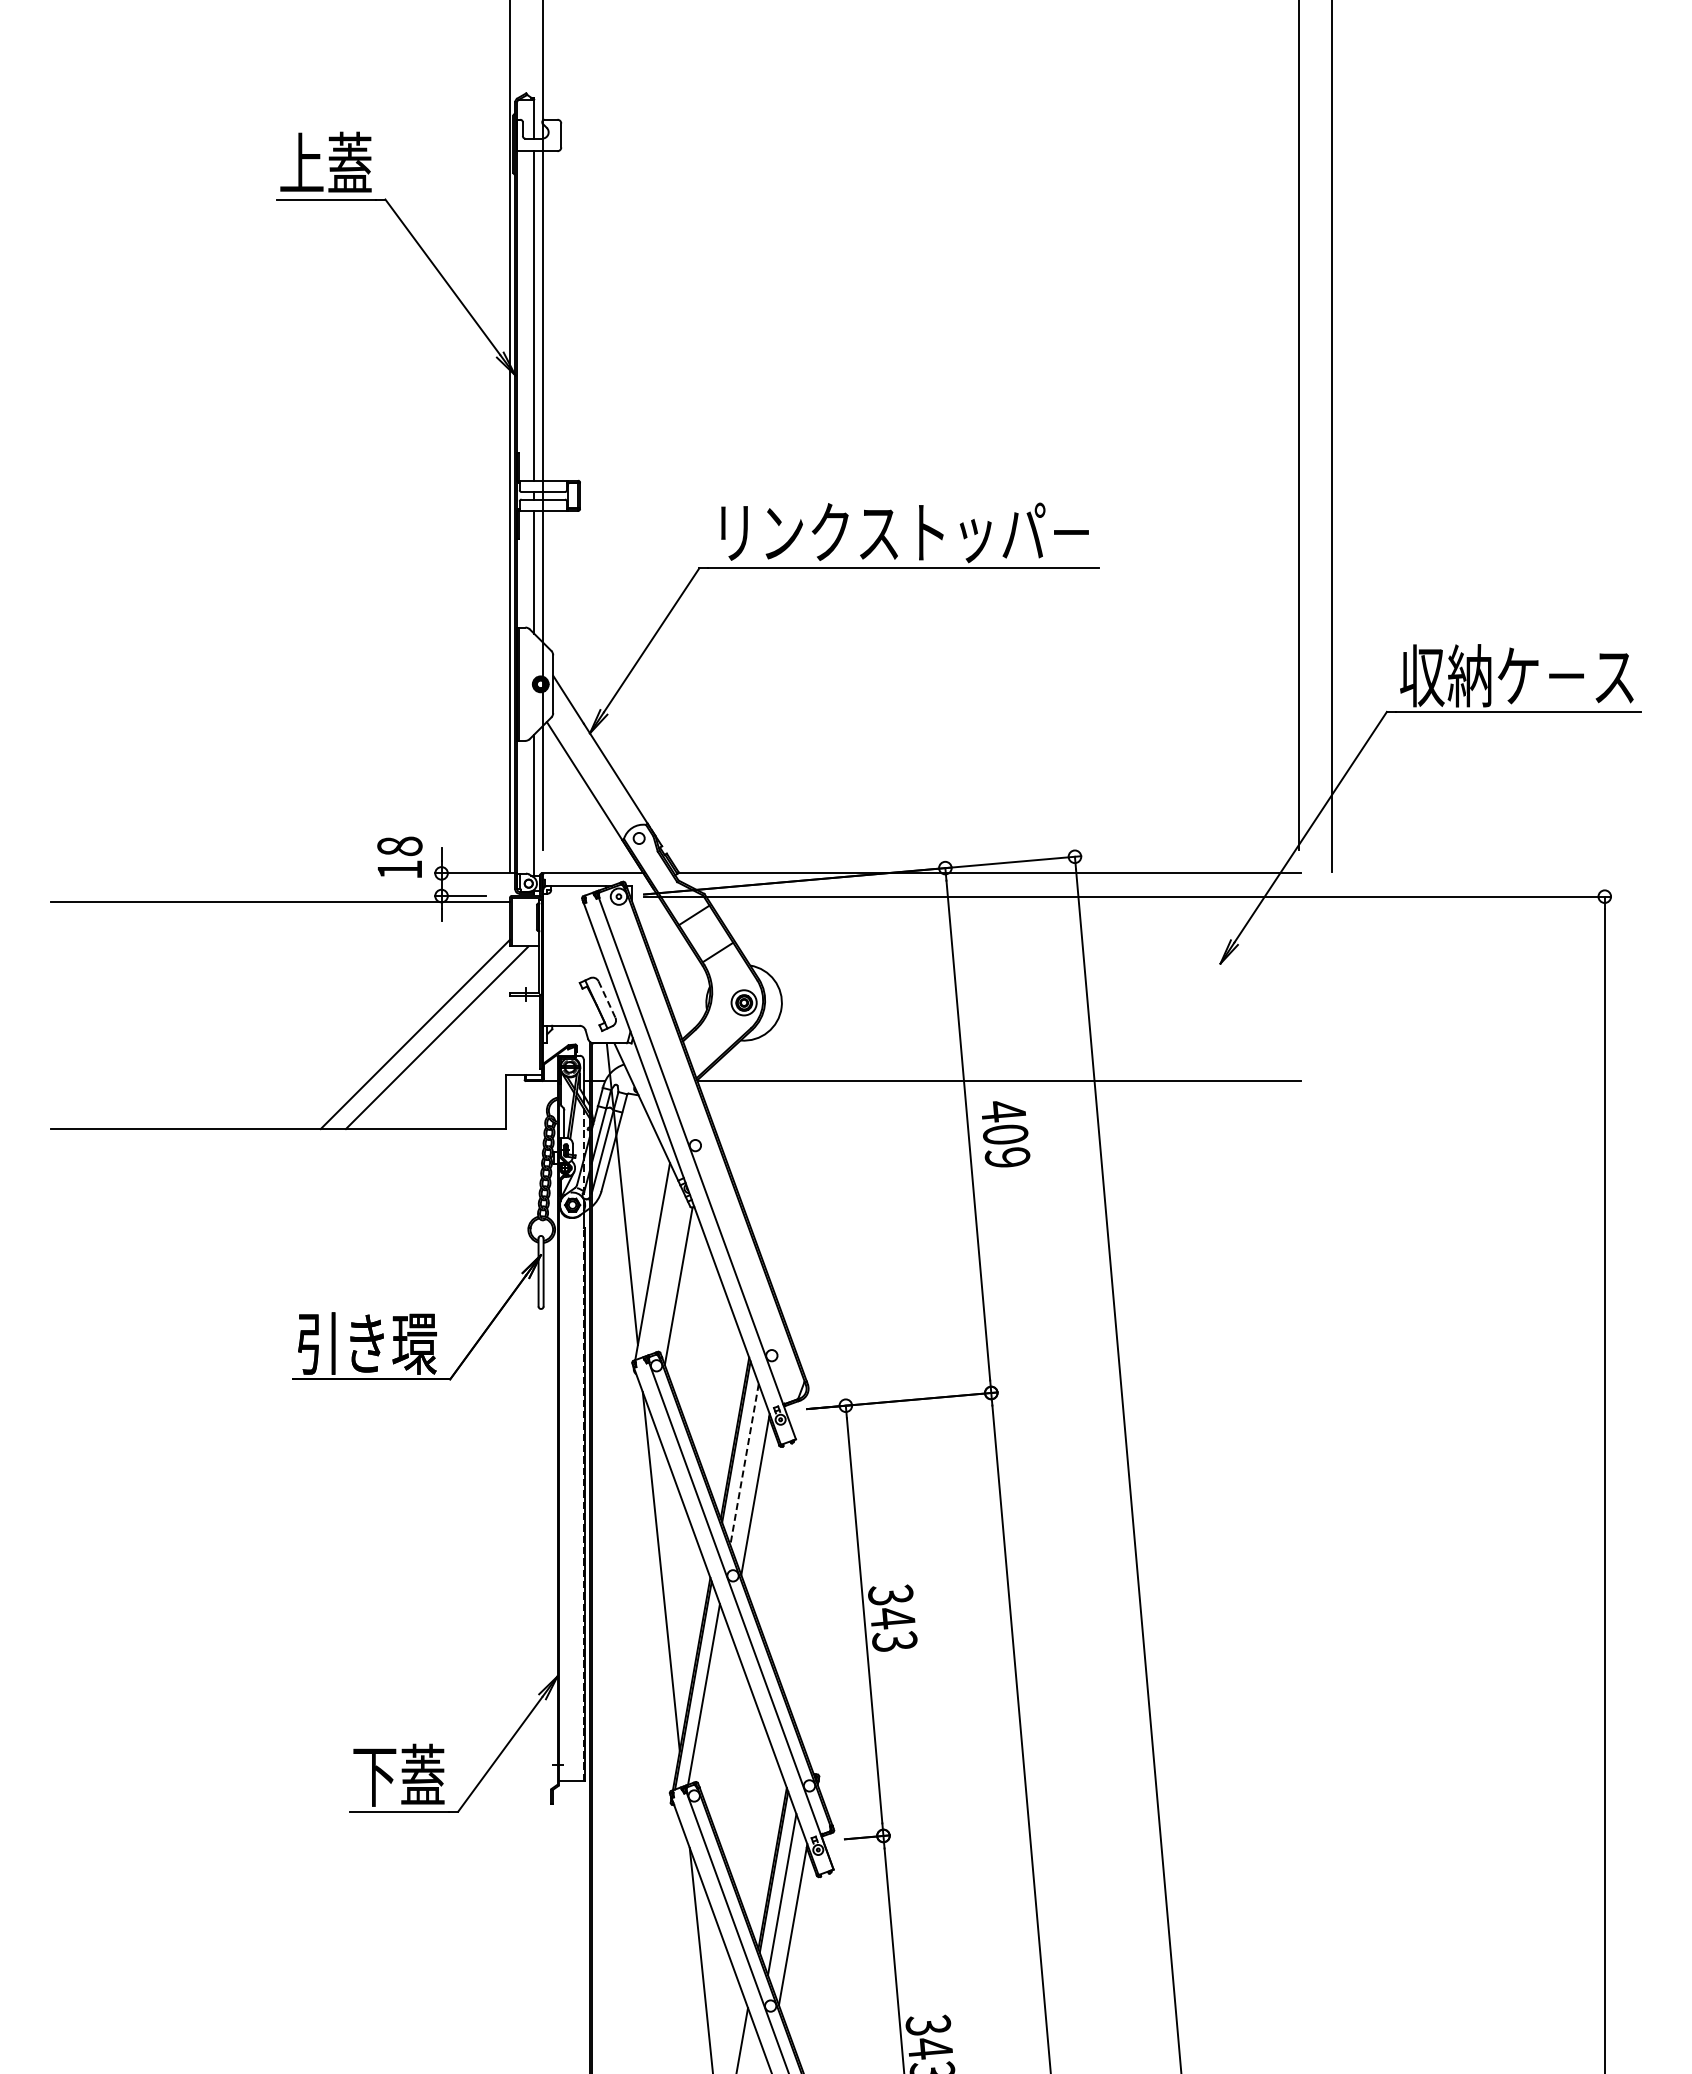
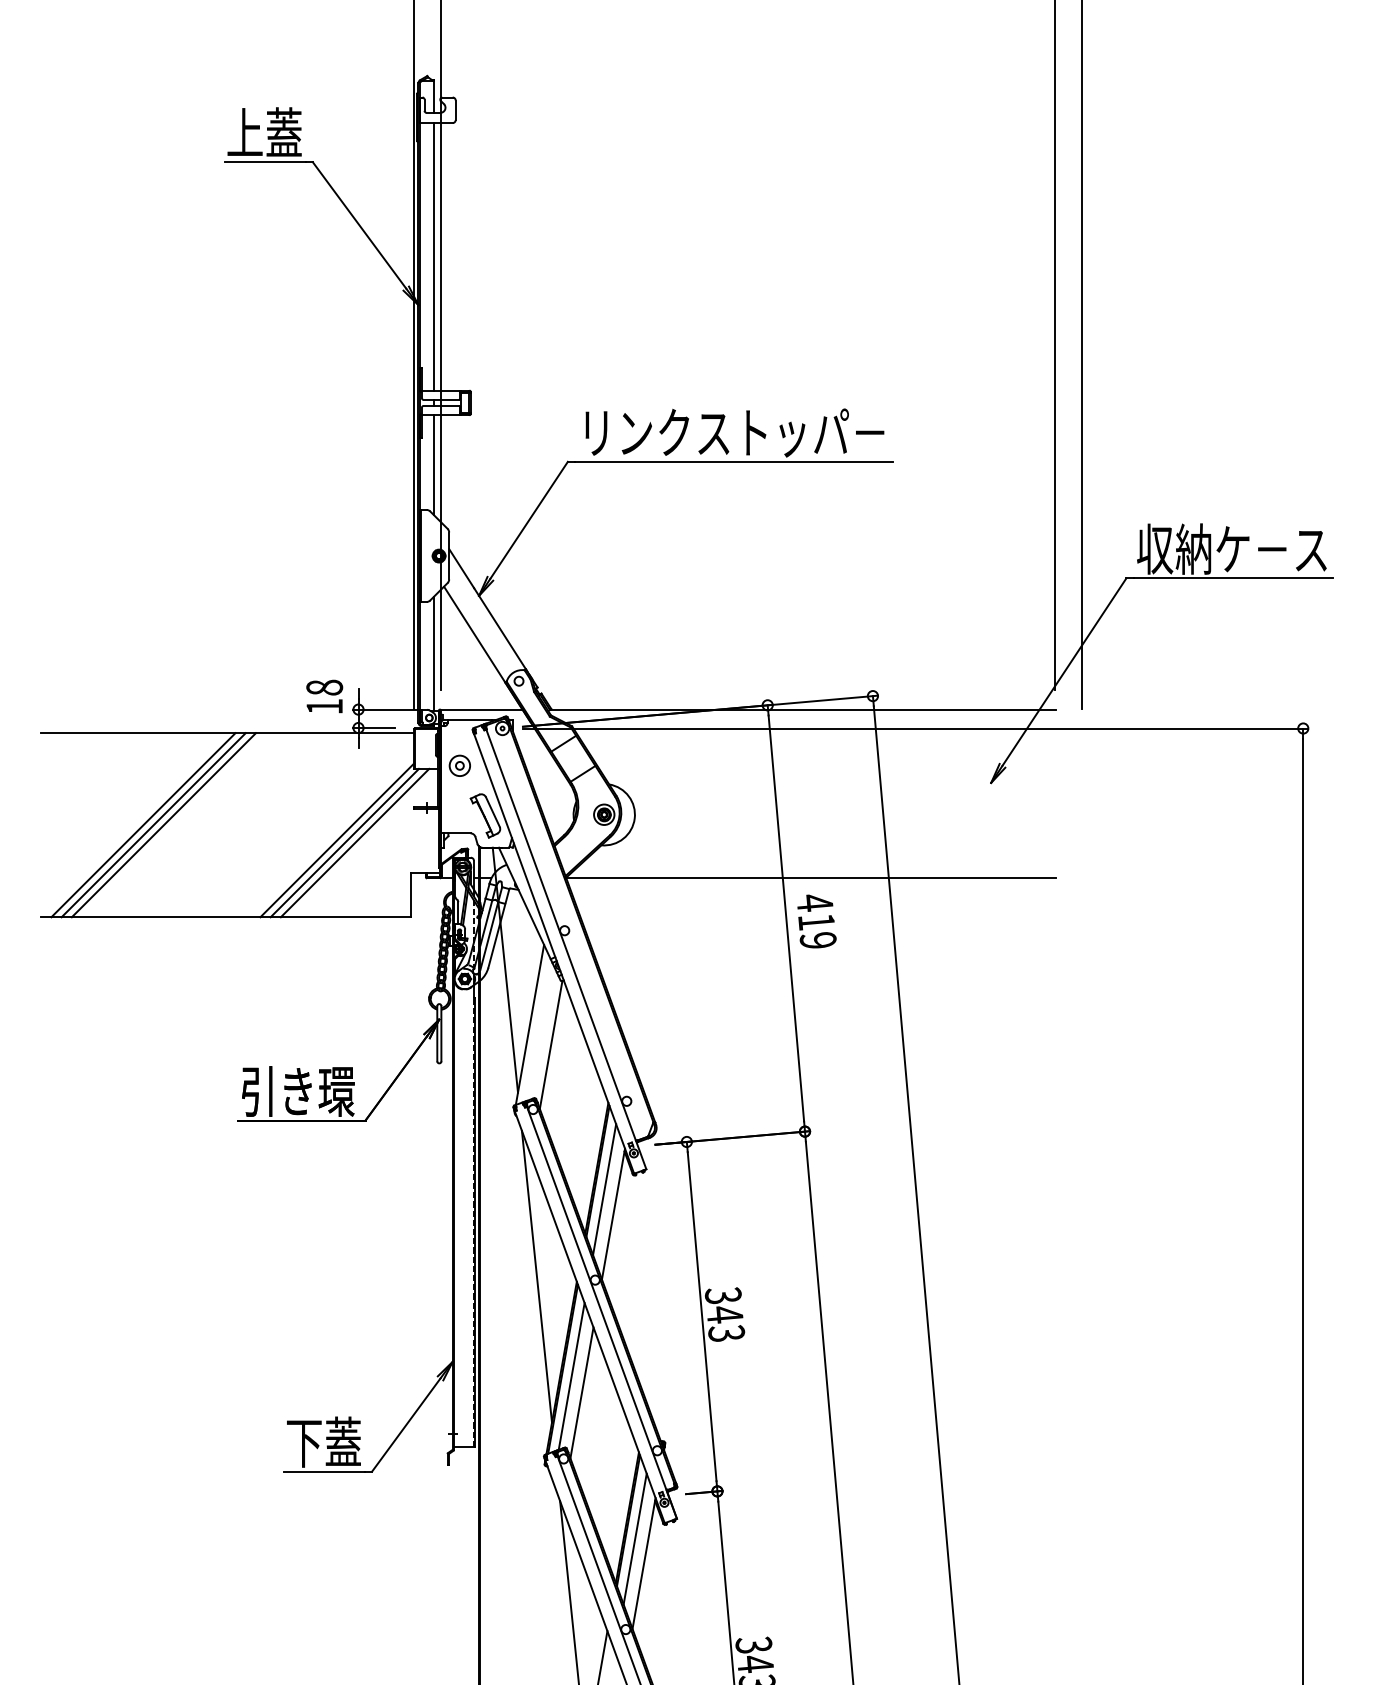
part: (565, 942) -> (459, 765), added
line: (607, 1000) -> (493, 812), dashed -> solid
line: (176, 1015) -> (143, 825), added
line: (189, 1015) -> (153, 825), added
line: (201, 1015) -> (163, 825), added
line: (424, 1037) -> (344, 842), added
text: (1005, 1134) -> (816, 921), 409 -> 419
line: (744, 1464) -> (604, 1189), dashed -> solid
line: (716, 1714) -> (581, 1392), added

